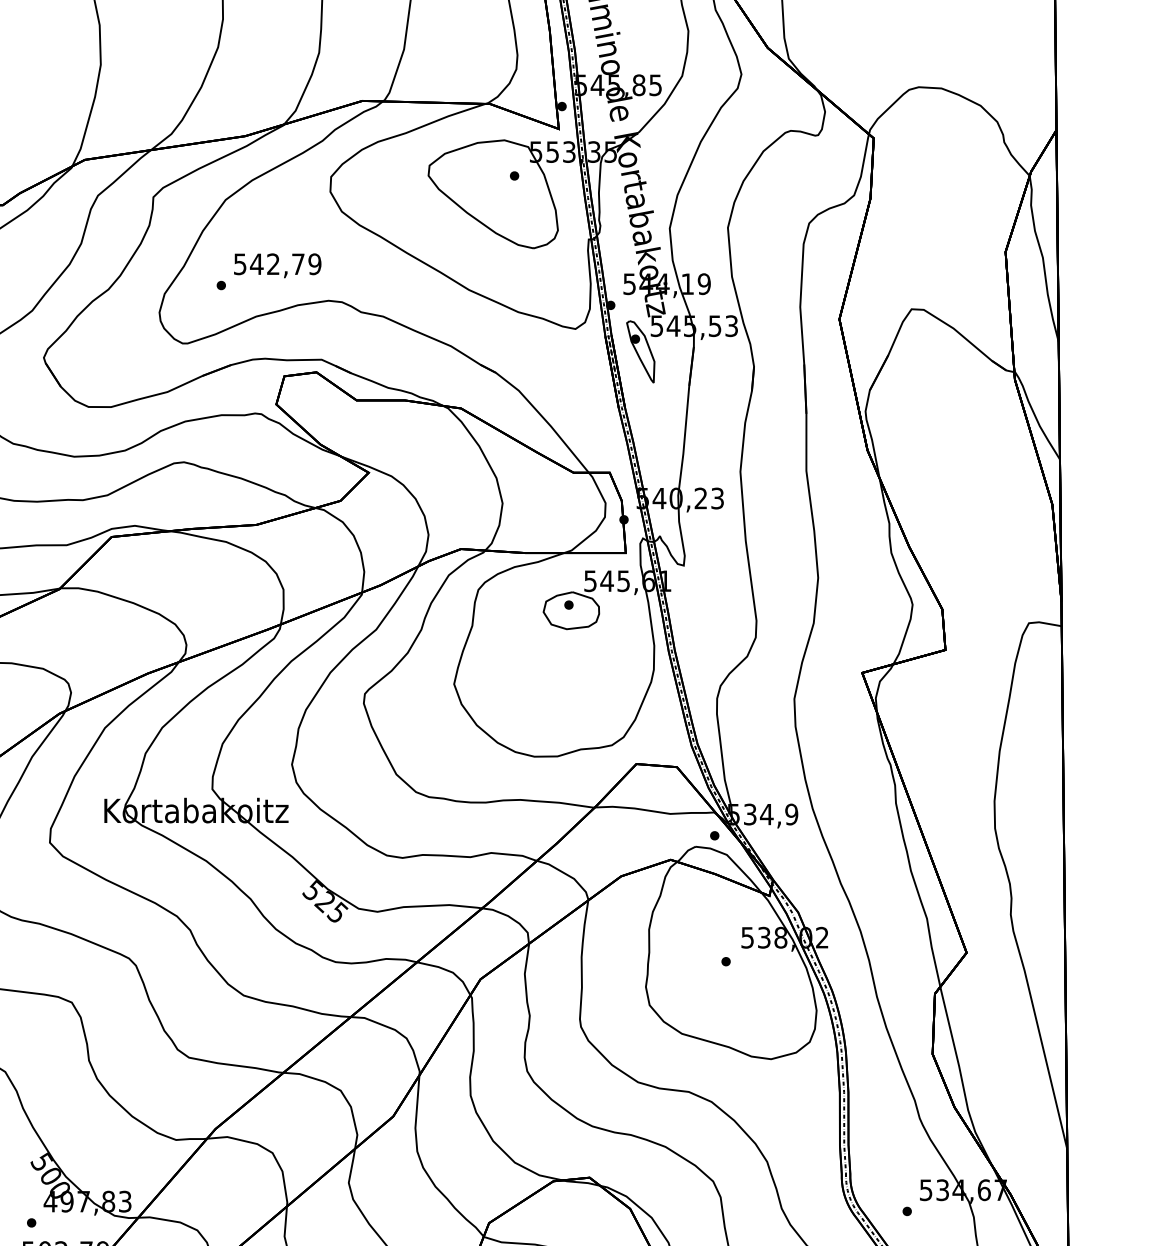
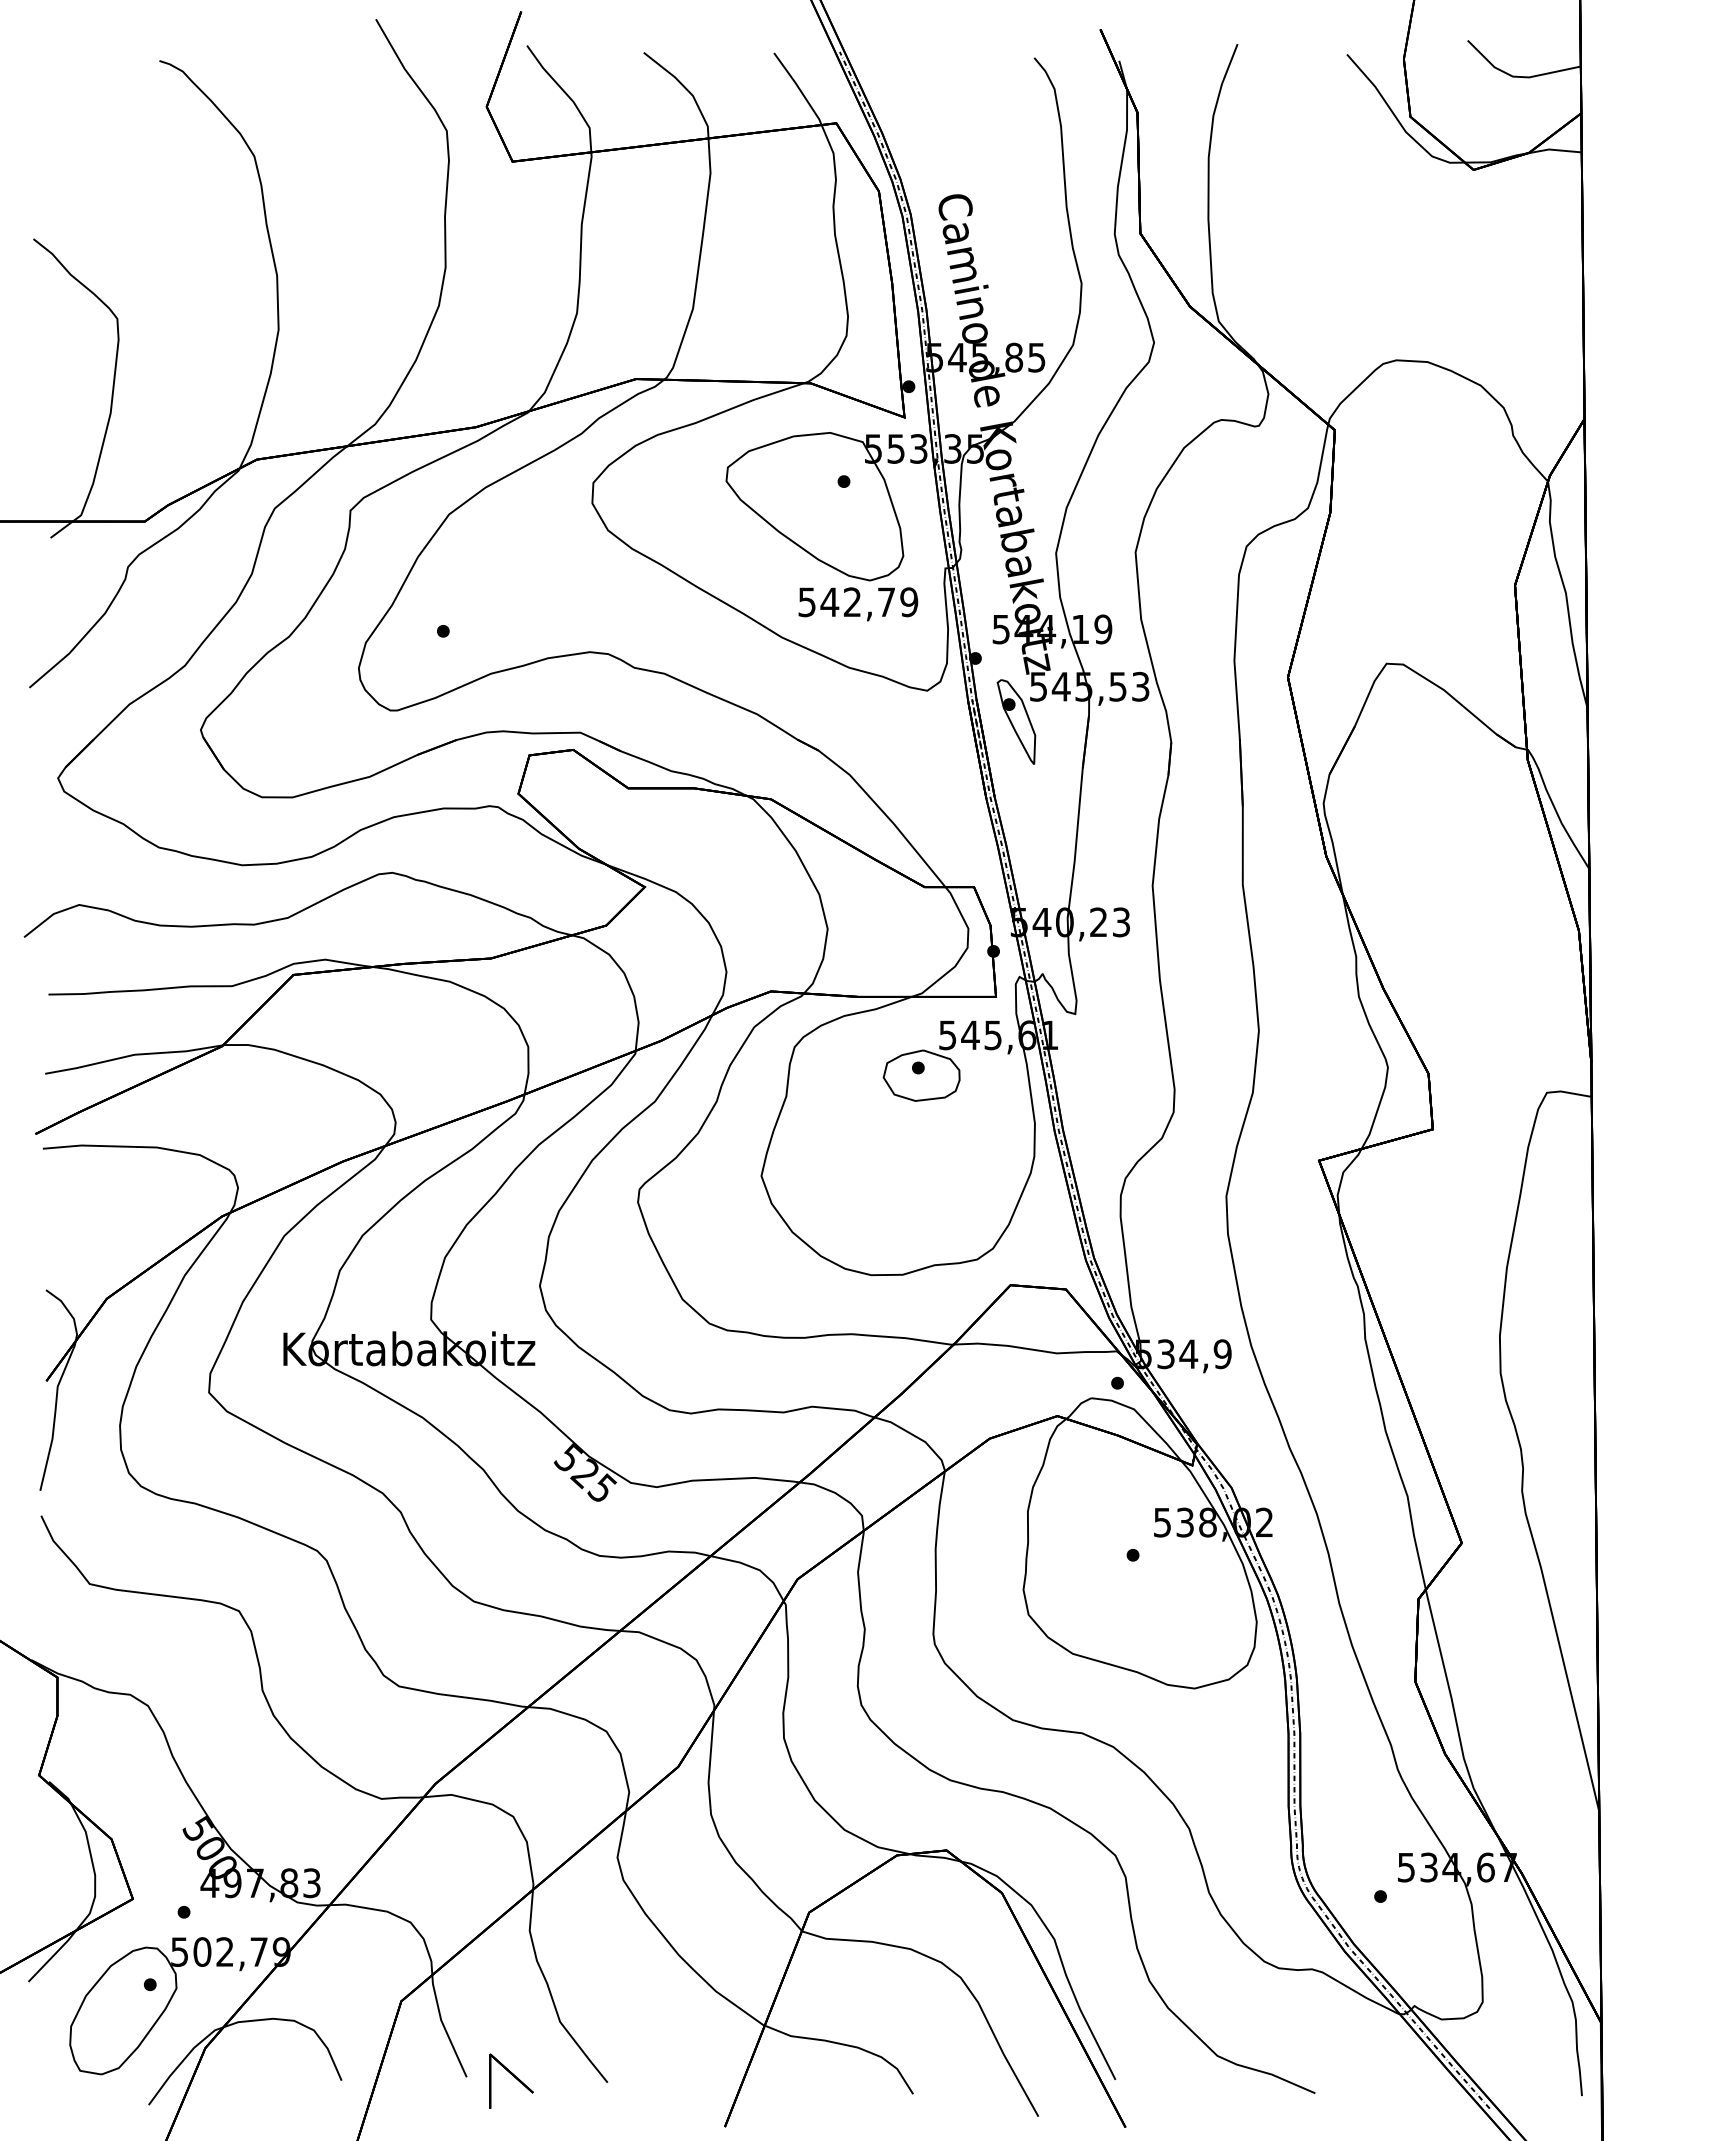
text: (277, 265) -> (858, 604), moved

